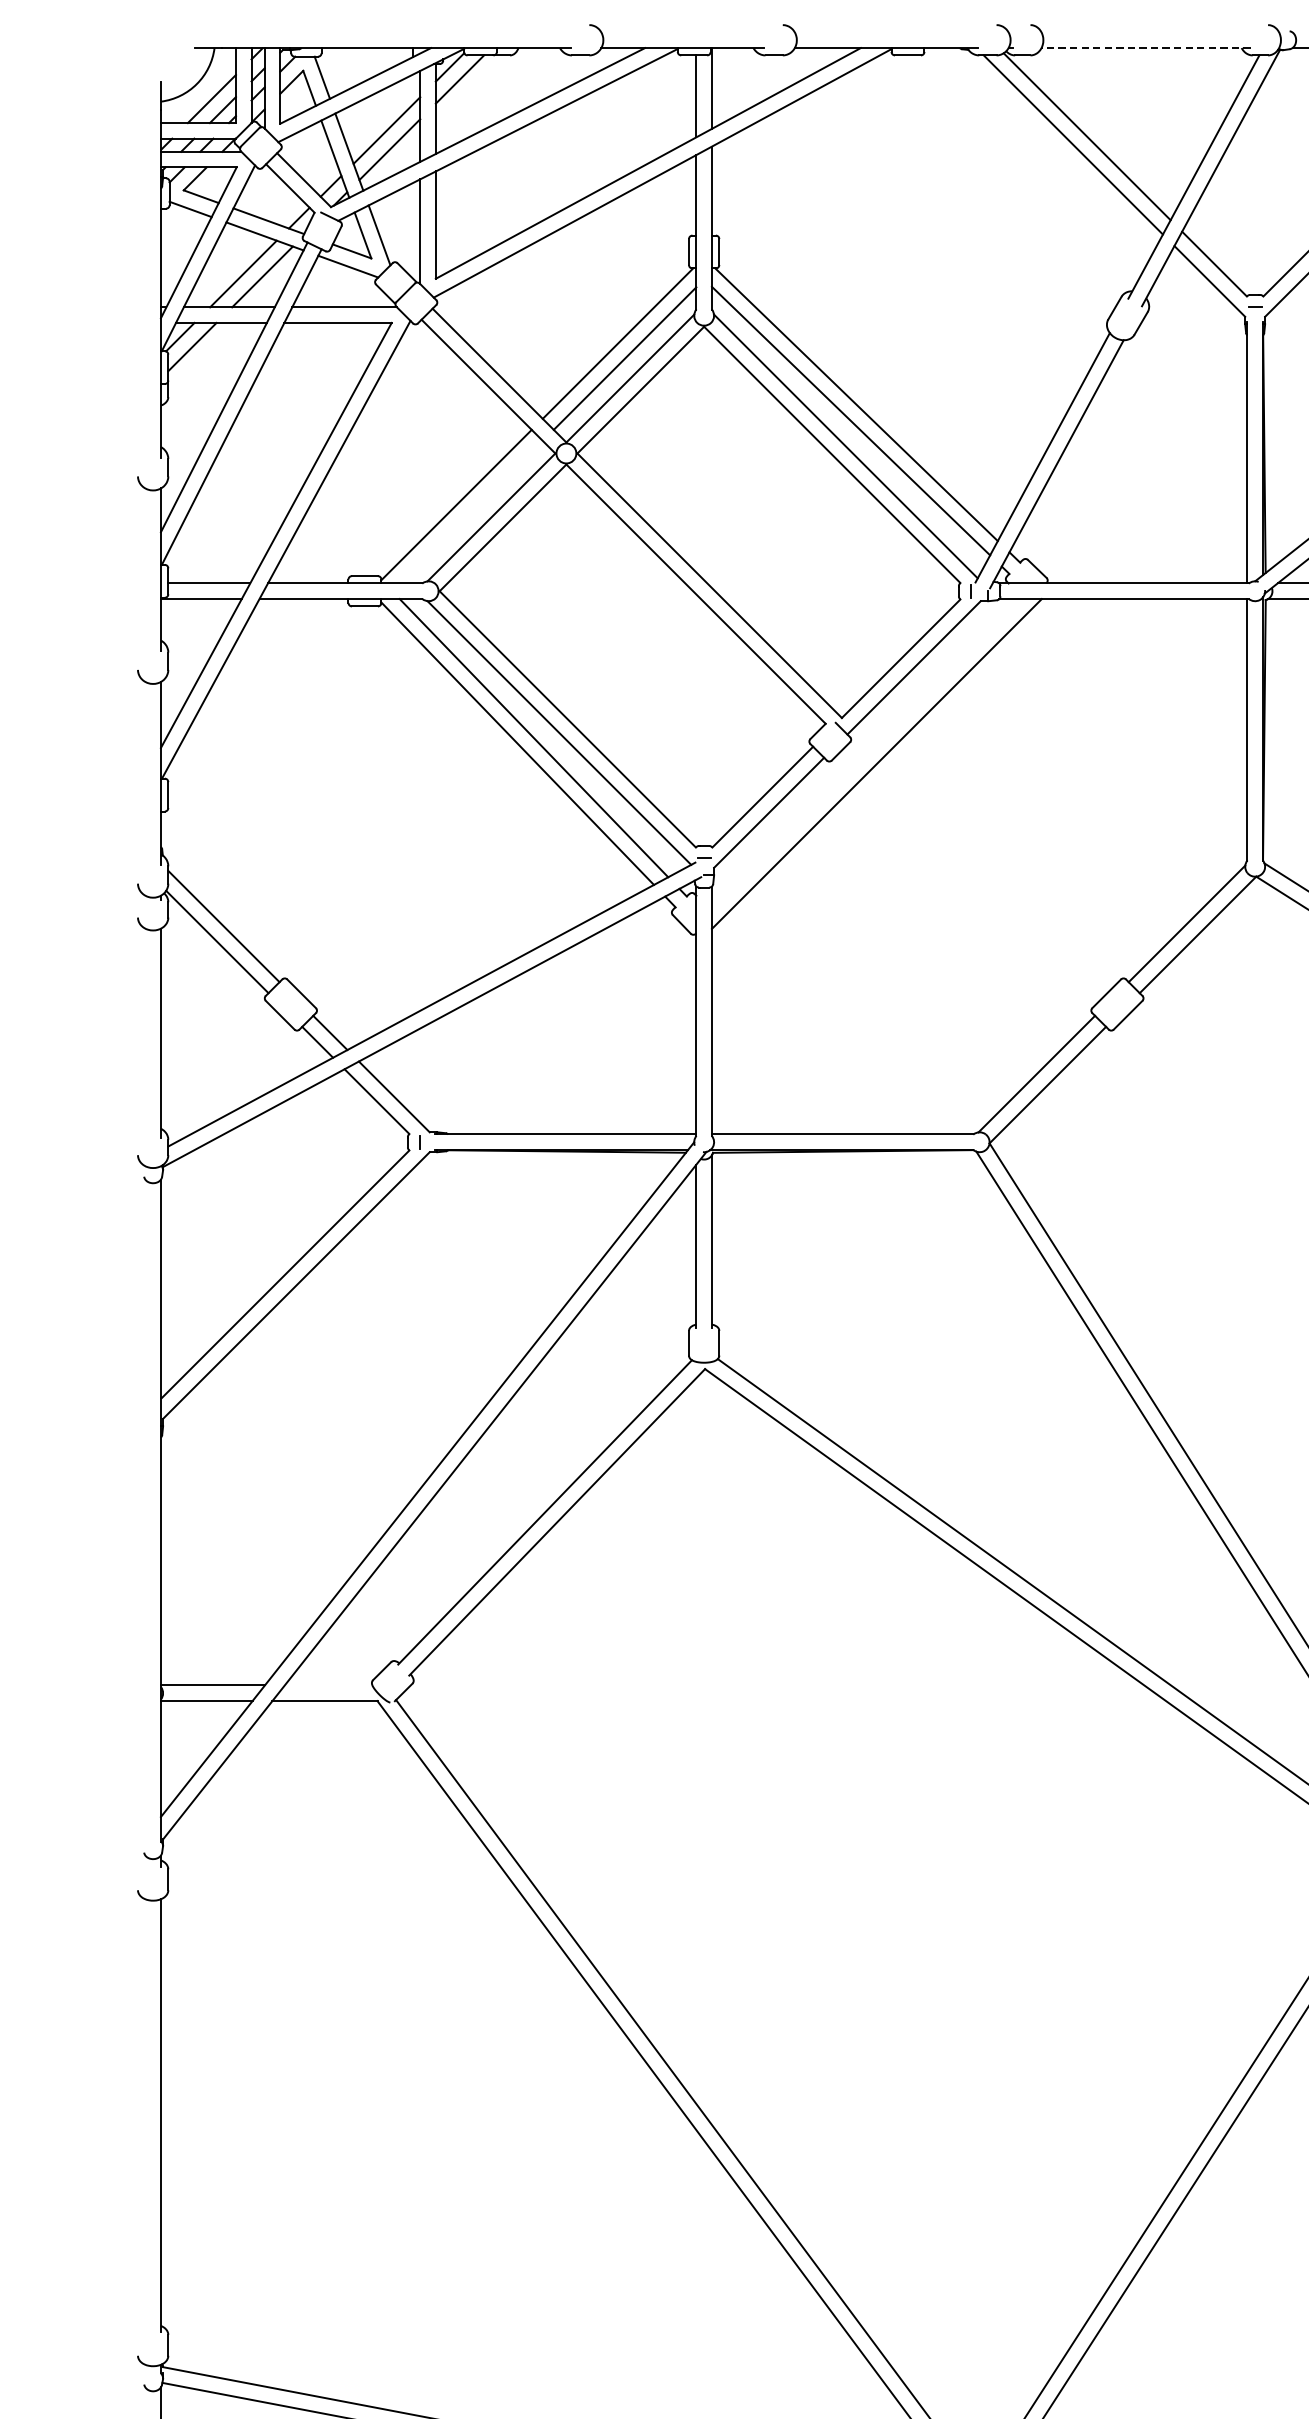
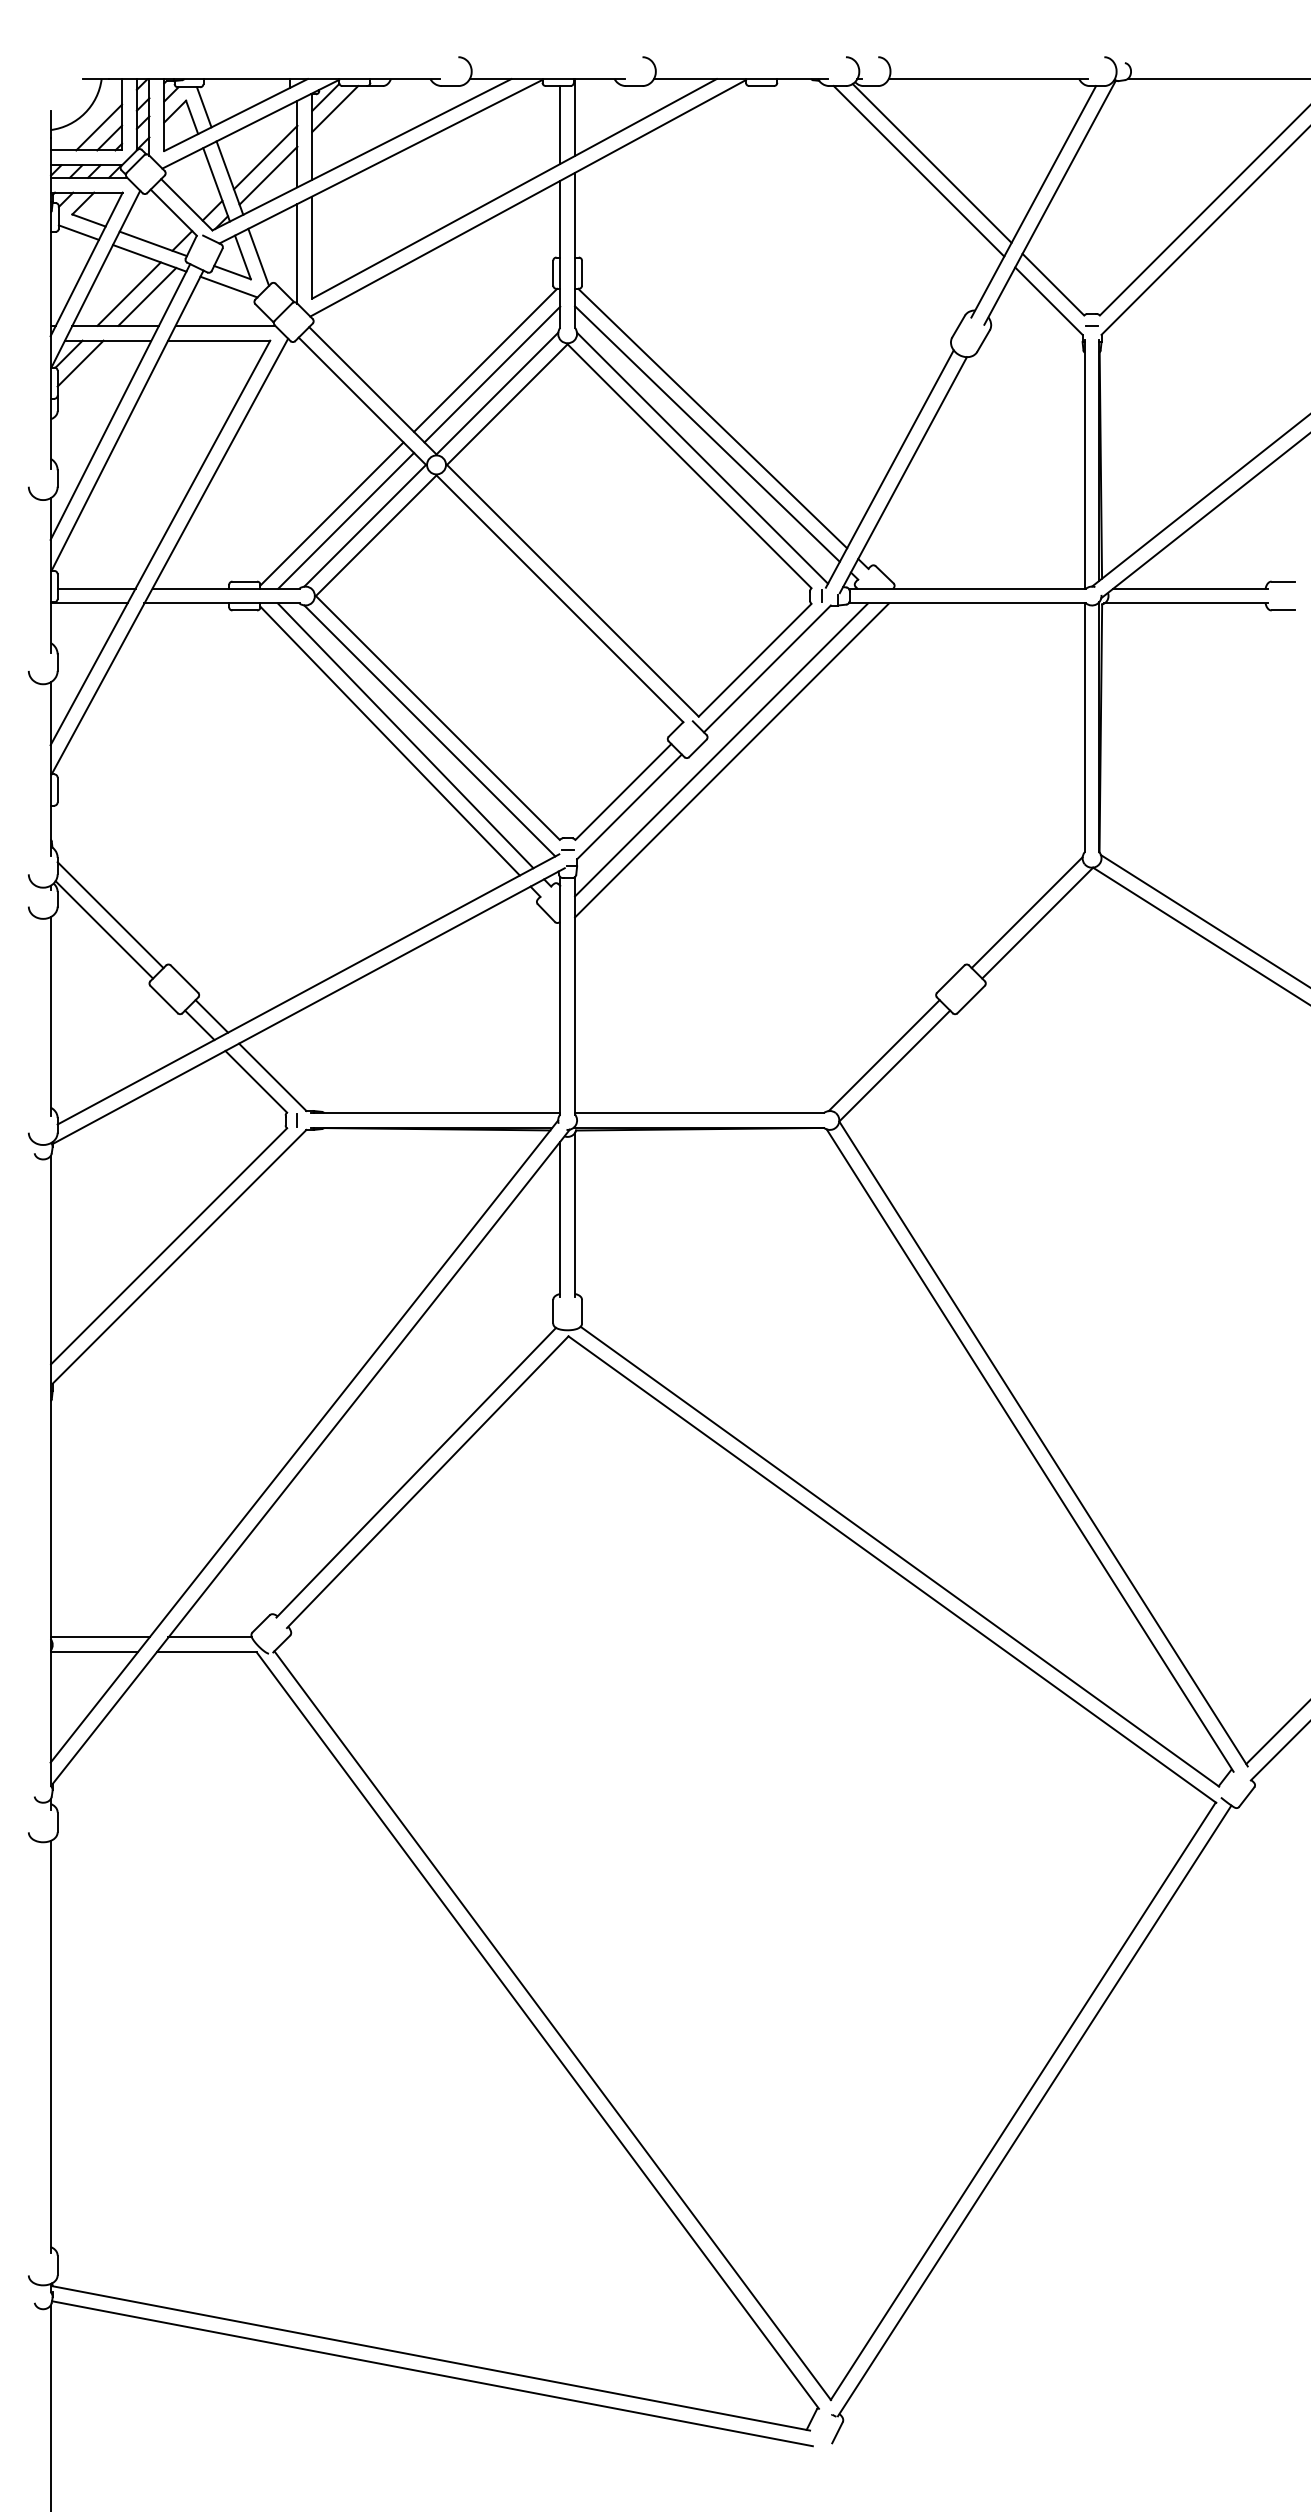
line: (1146, 48) -> (988, 79), dashed -> solid
line: (471, 511) -> (346, 520), added
line: (865, 752) -> (721, 749), added
line: (327, 1685) -> (209, 1637), added

